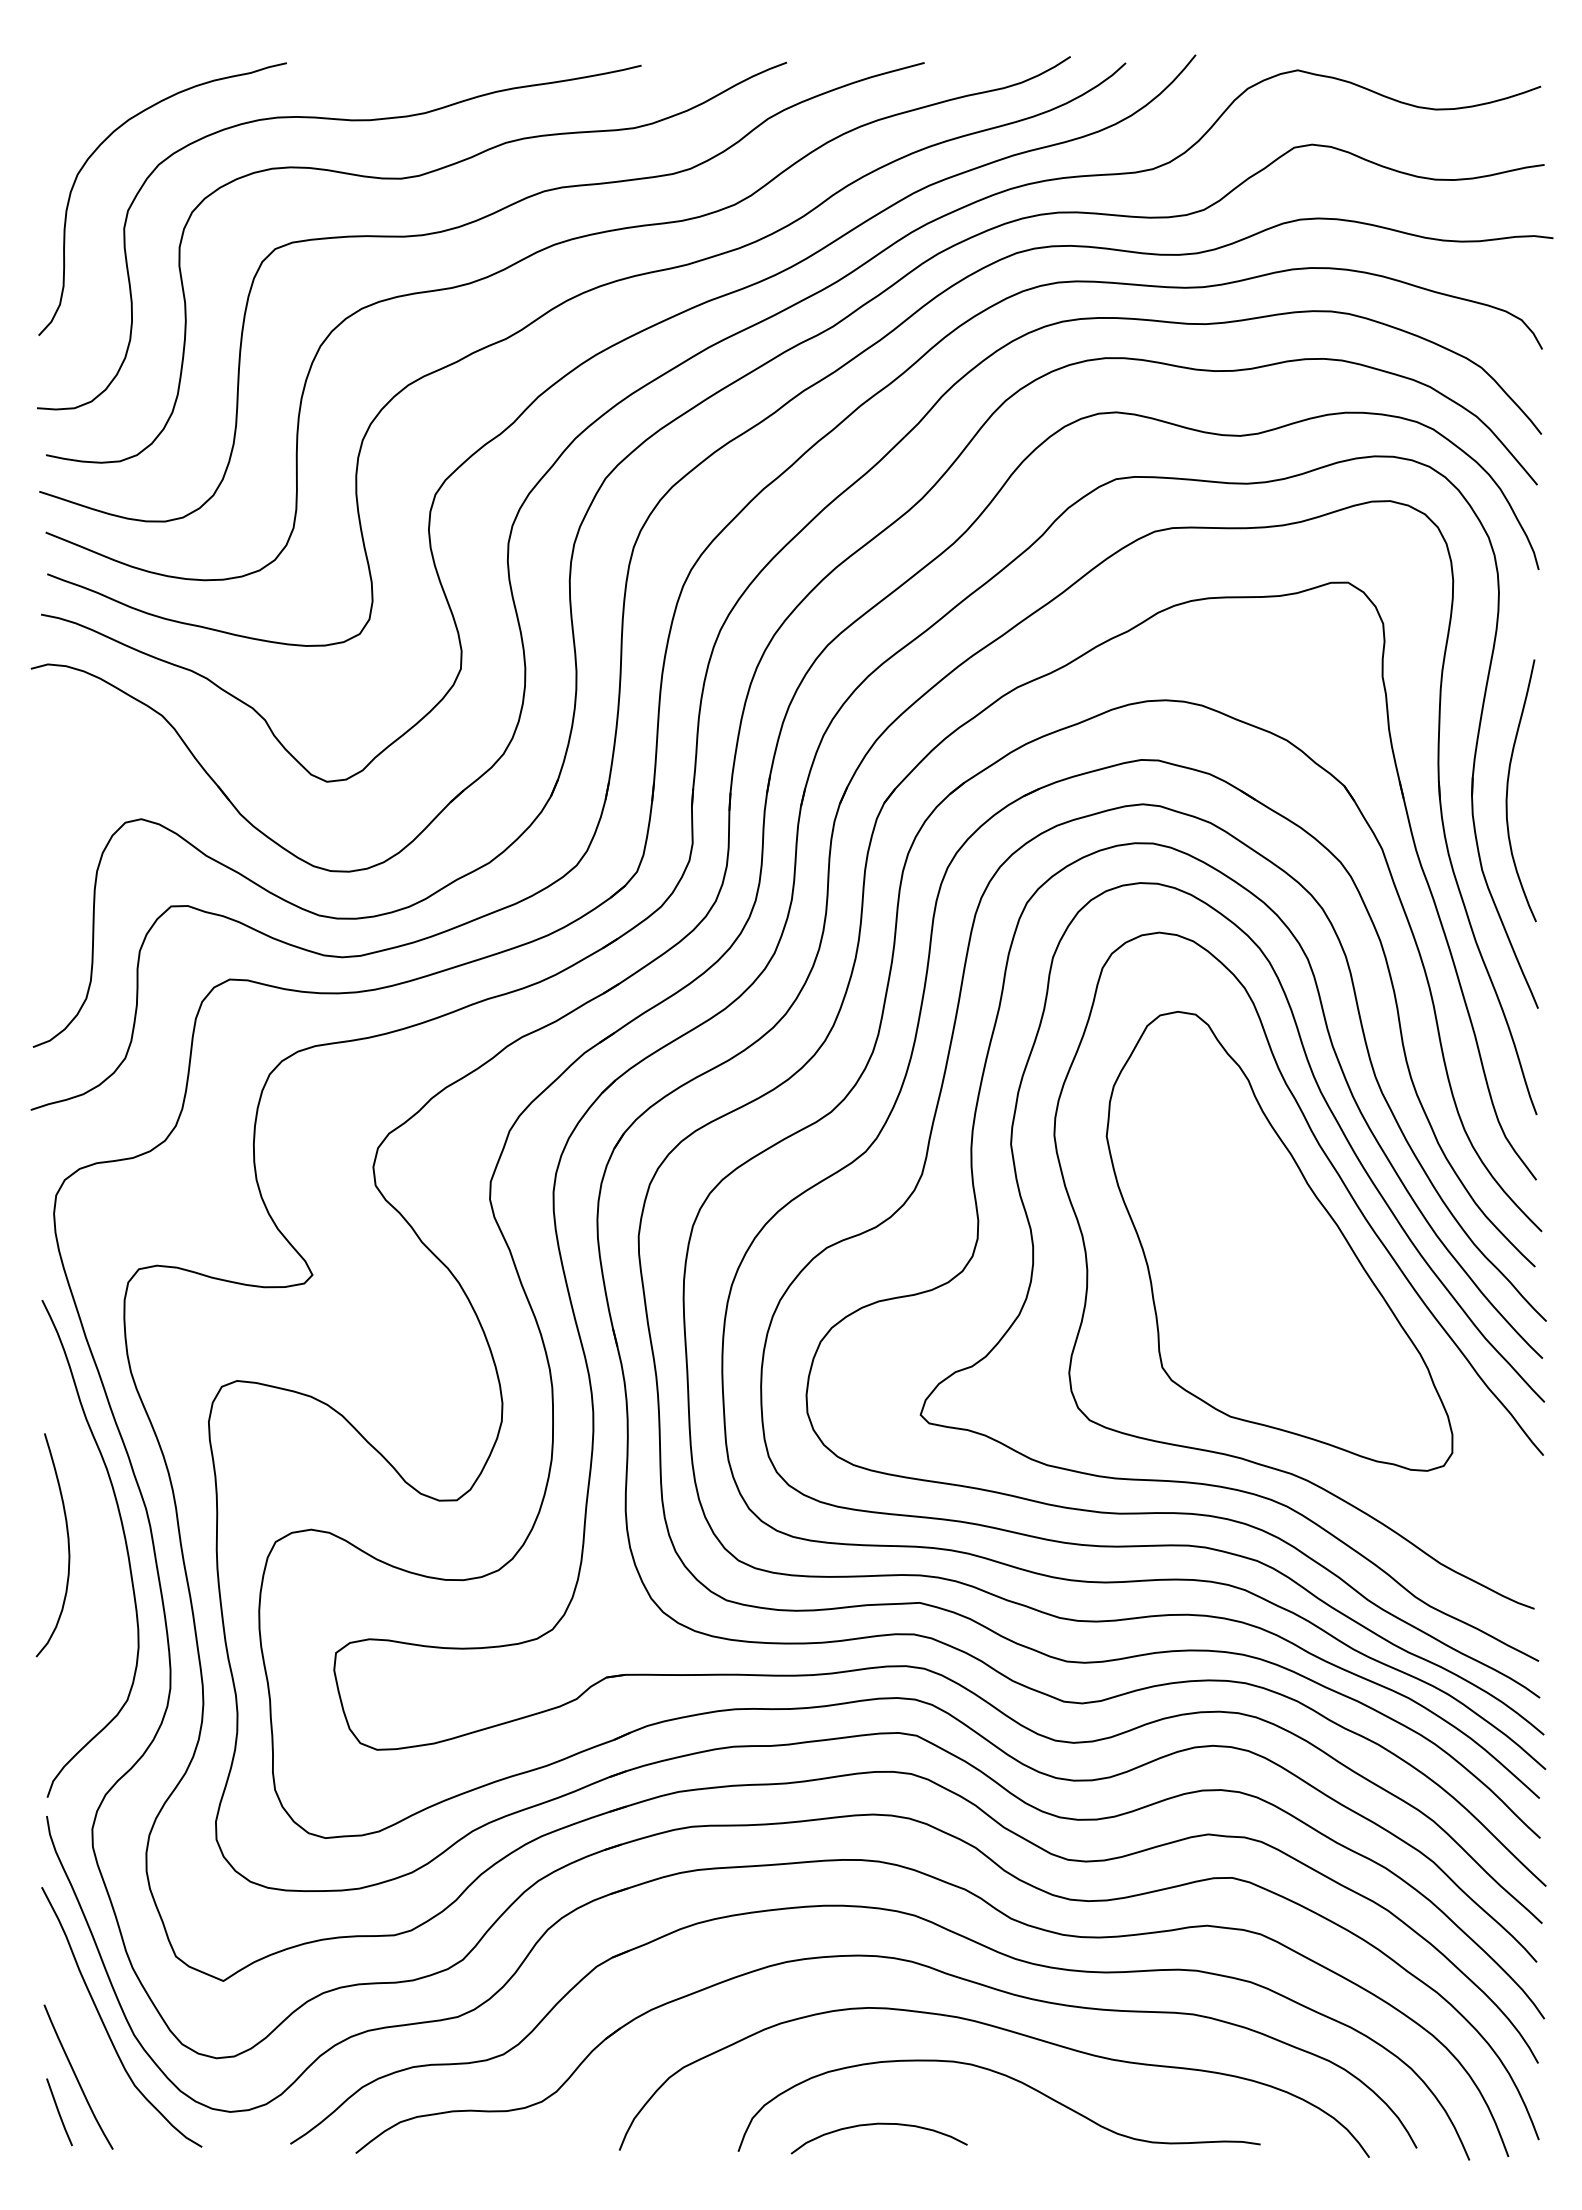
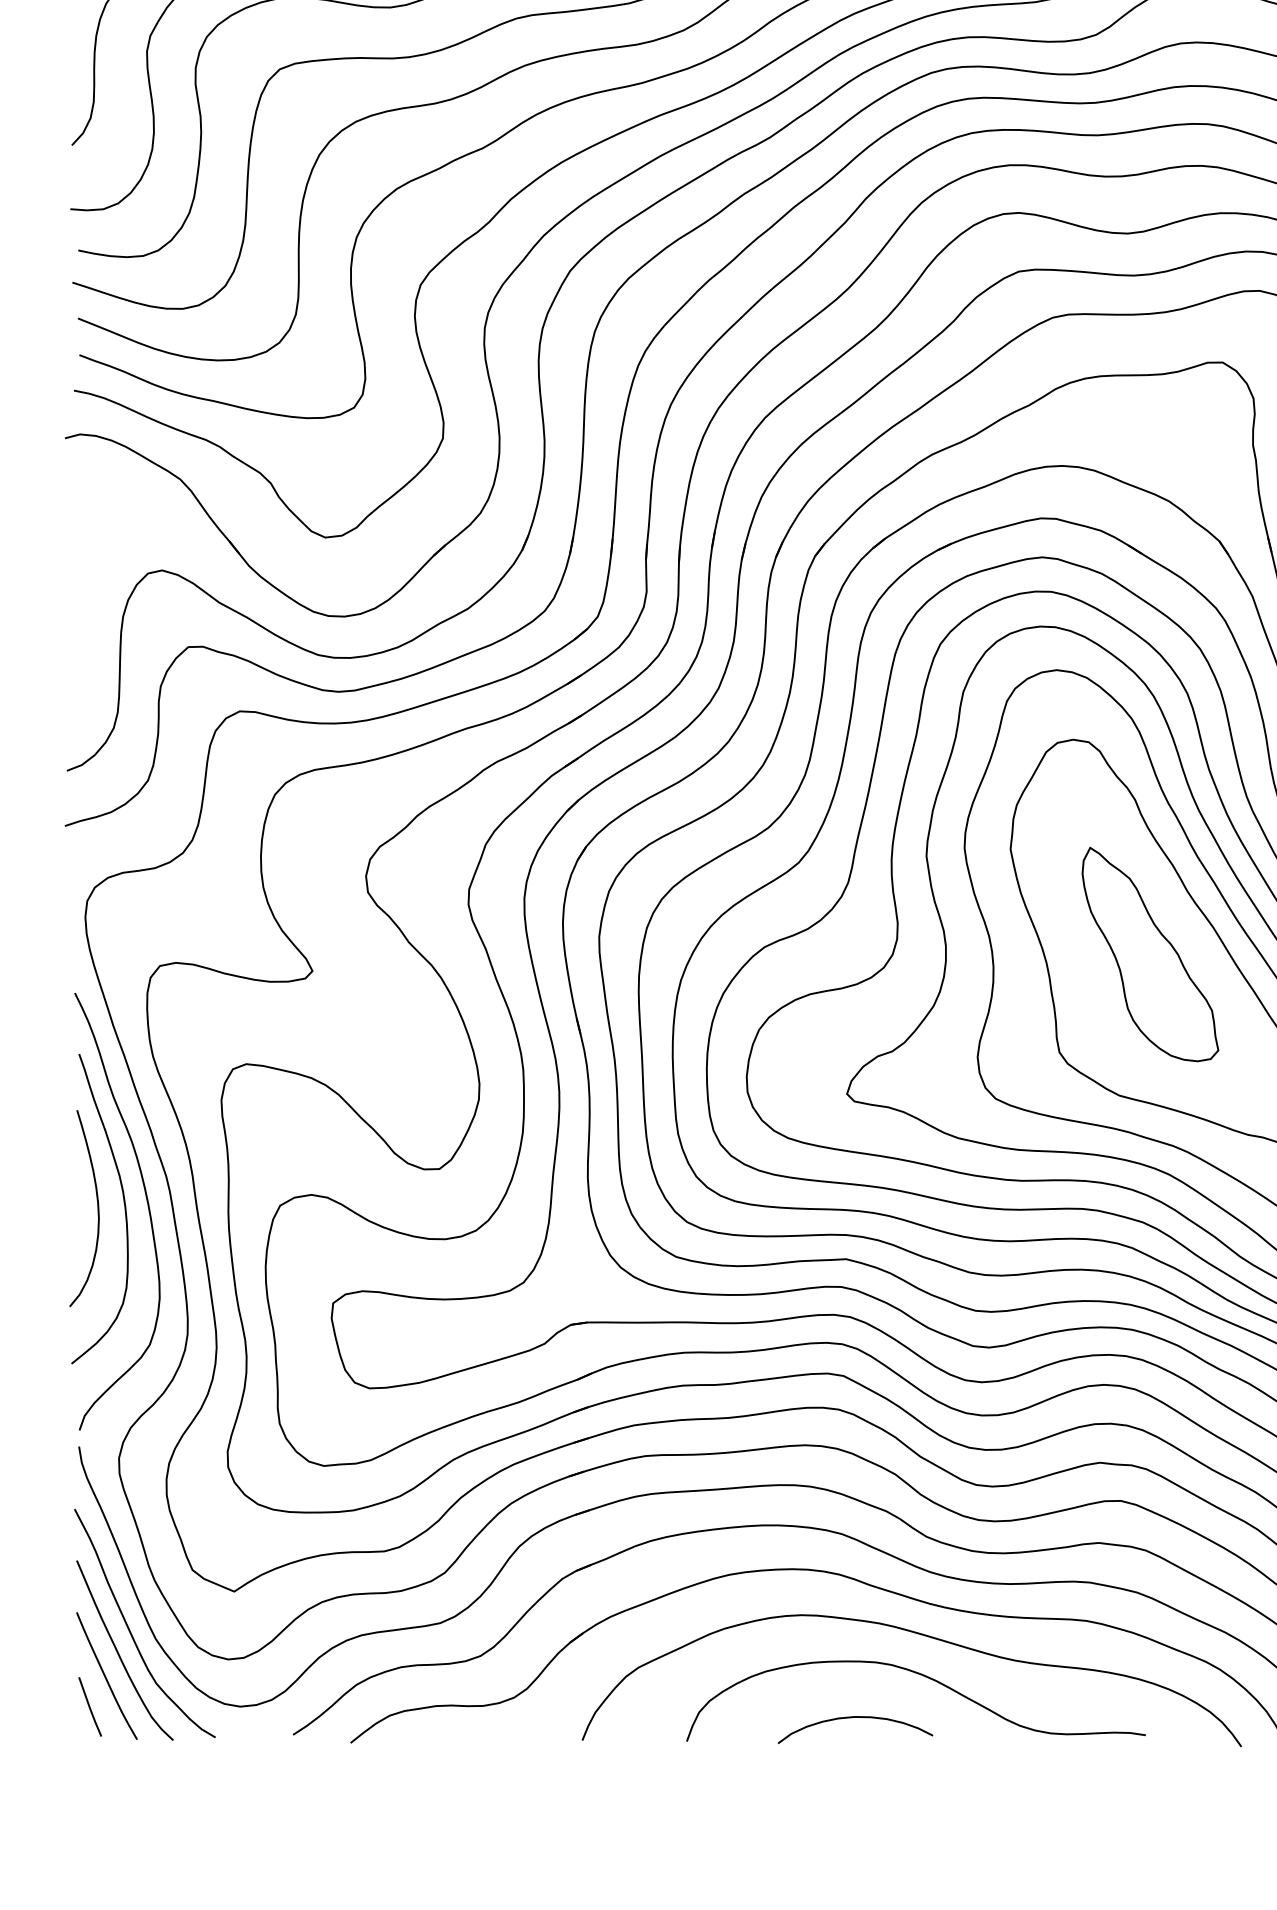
part: (1265, 1255) -> (1150, 953), added
curve: (97, 1538) -> (123, 1202), added
curve: (92, 2051) -> (119, 1653), added
curve: (878, 2124) -> (854, 1717), moved

